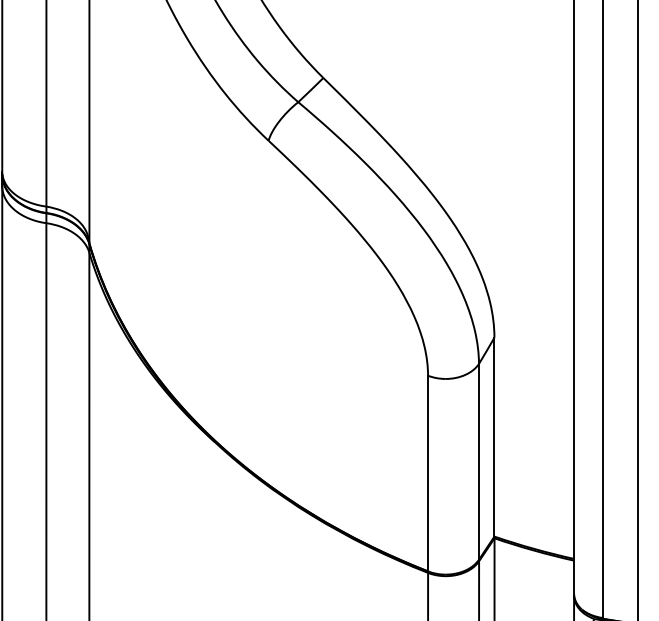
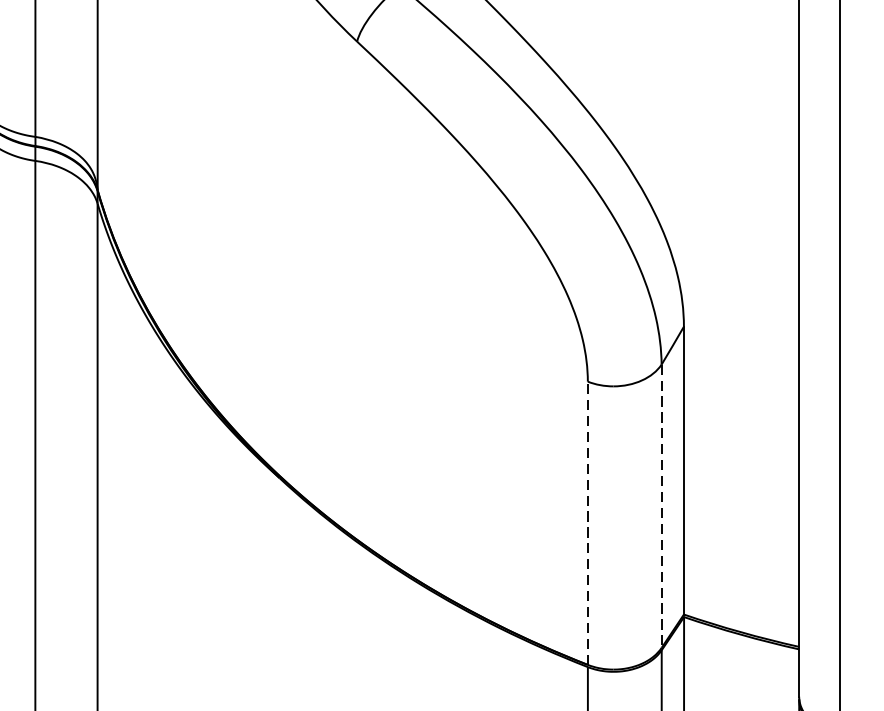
line: (479, 461) -> (662, 505), solid -> dashed
line: (428, 473) -> (588, 523), solid -> dashed

